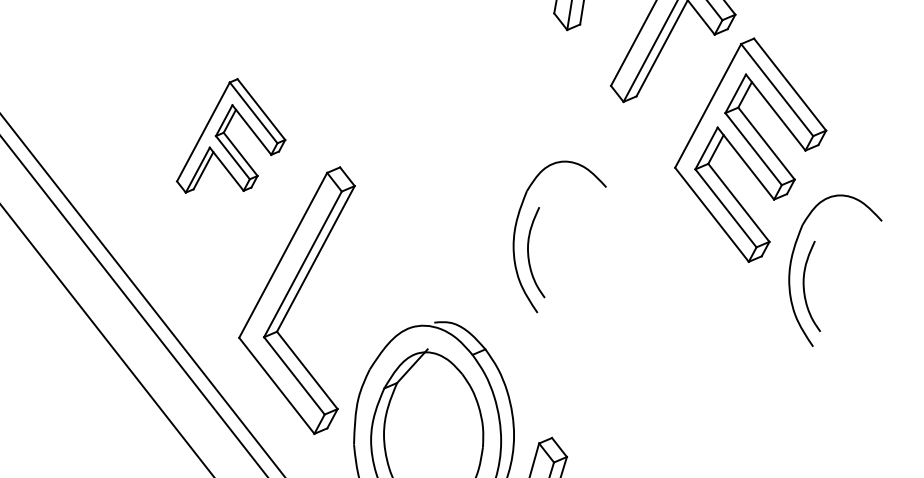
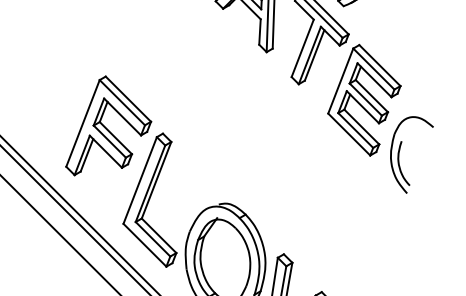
part: (233, 137) -> (108, 125), size x1.67
part: (534, 225) -> (262, 150), removed

